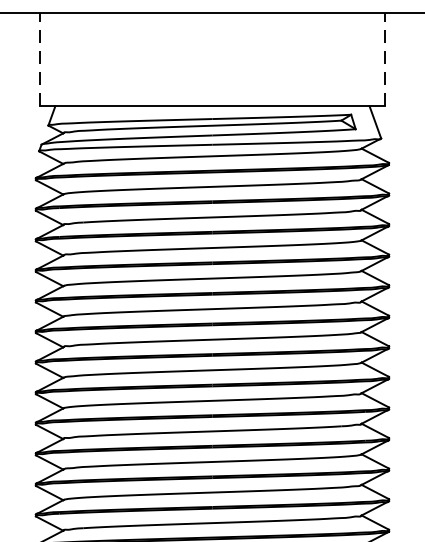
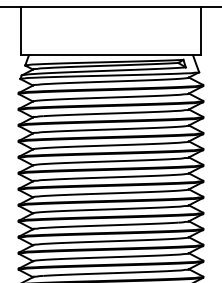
line: (39, 58) -> (20, 30), dashed -> solid
line: (385, 58) -> (201, 30), dashed -> solid

